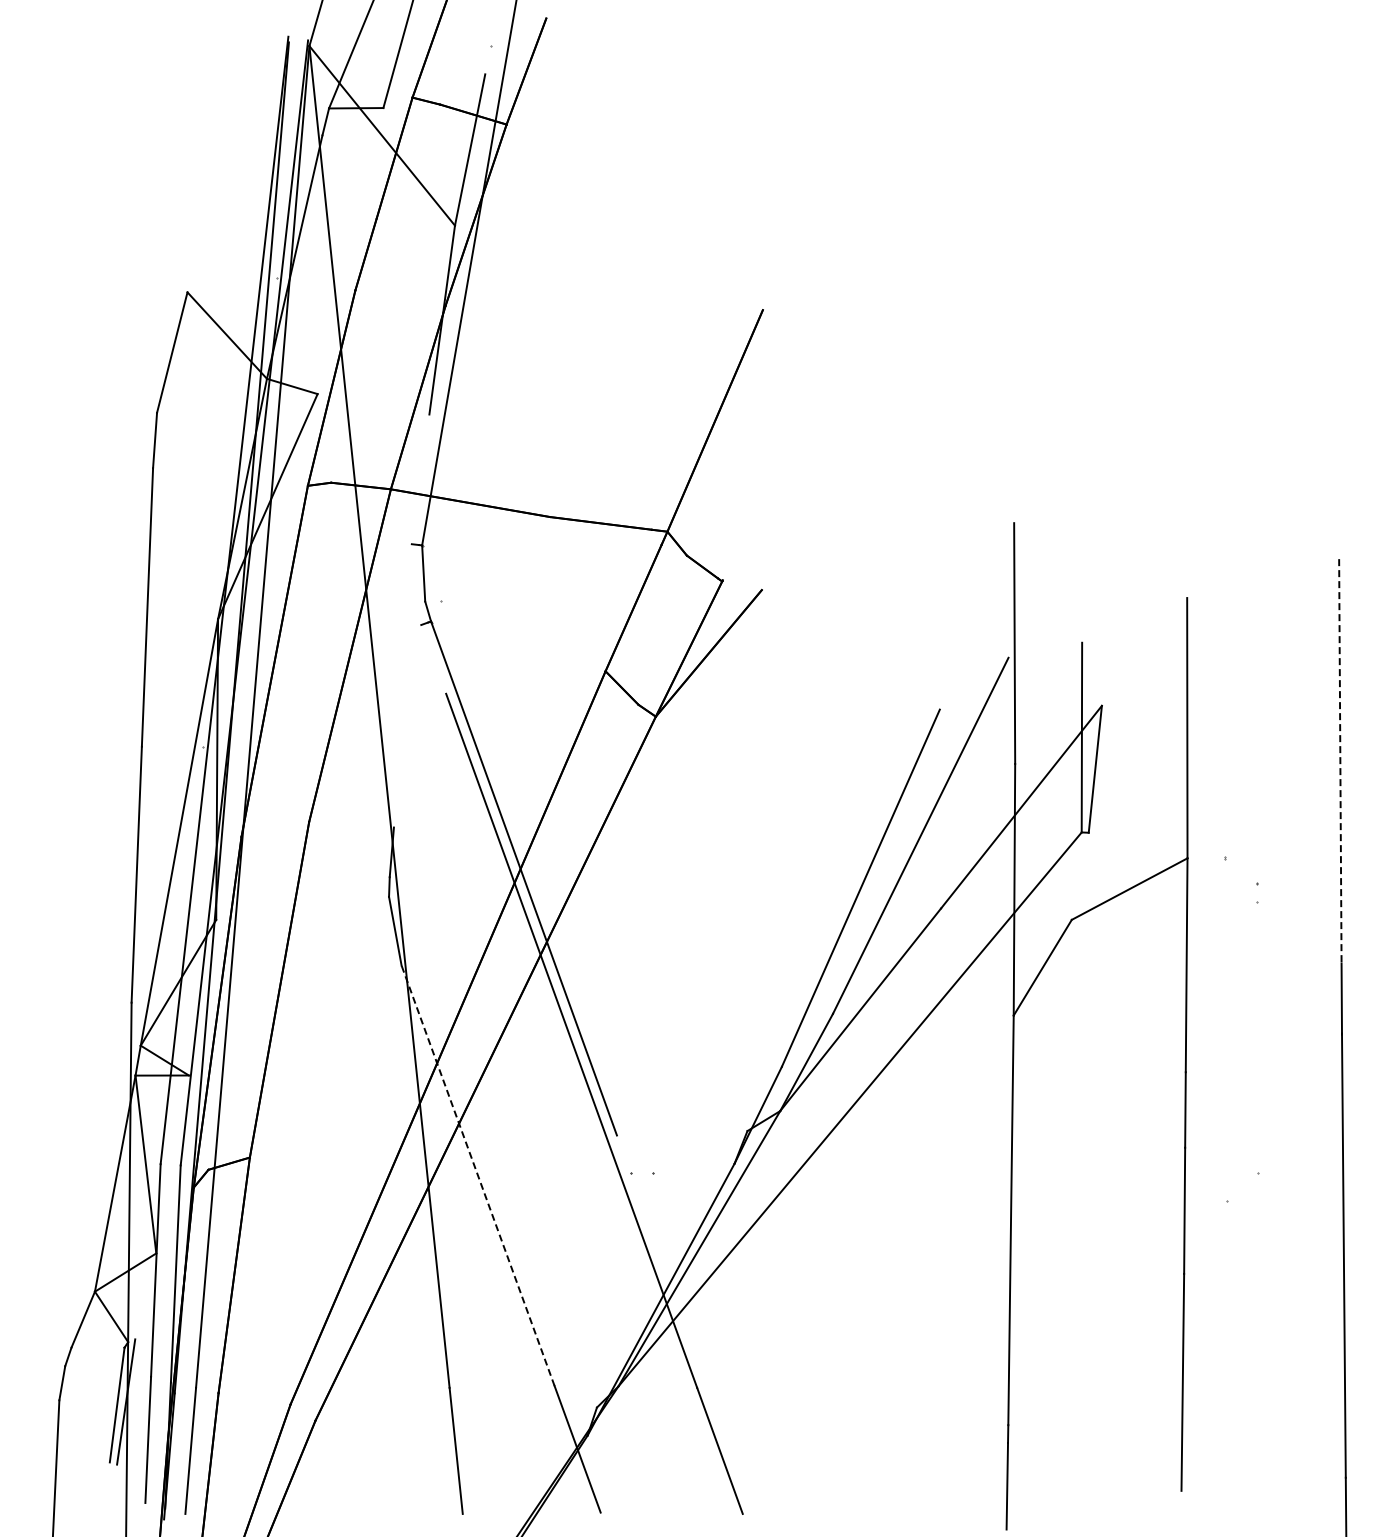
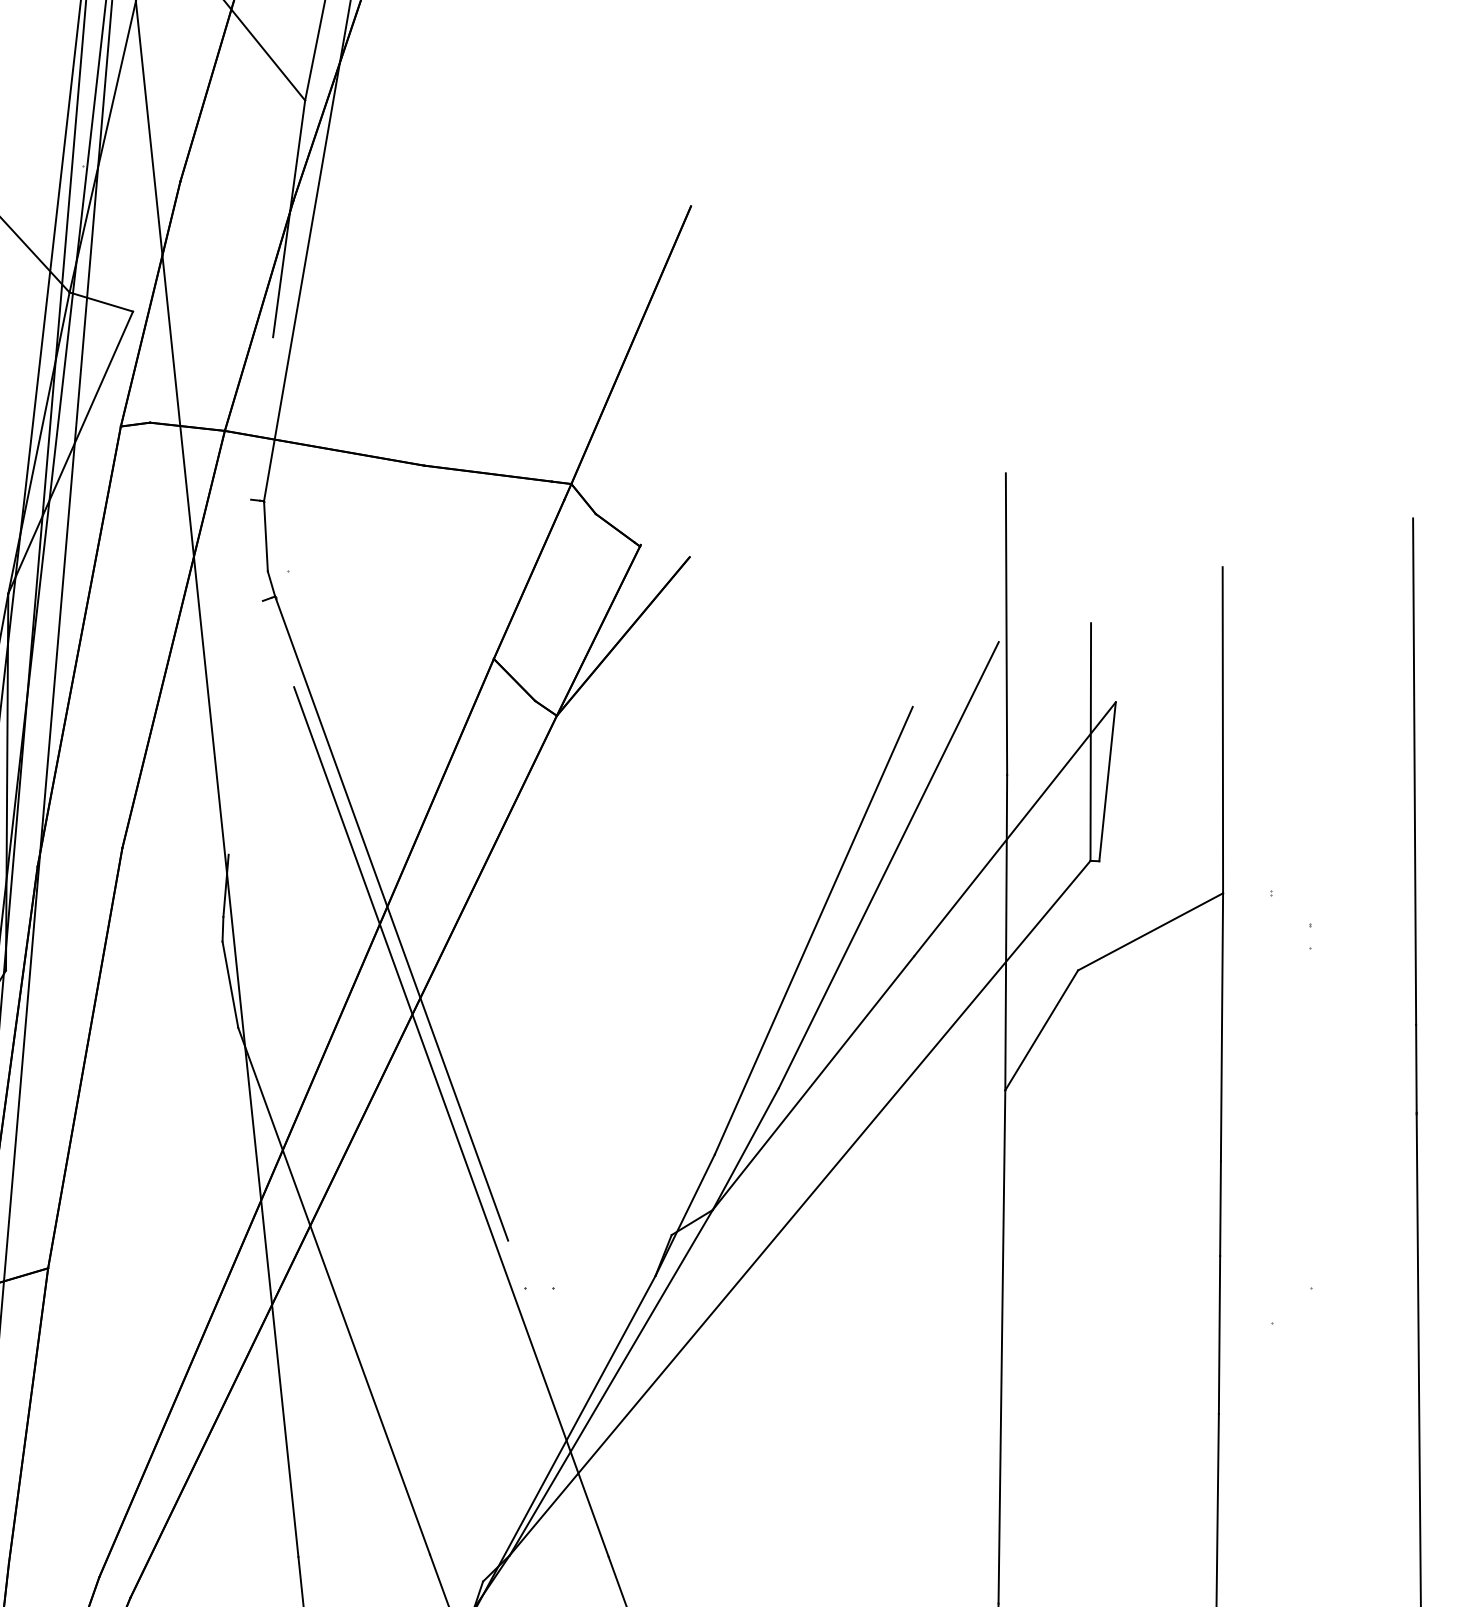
line: (1340, 761) -> (1414, 771), dashed -> solid
line: (478, 1175) -> (334, 1290), dashed -> solid

